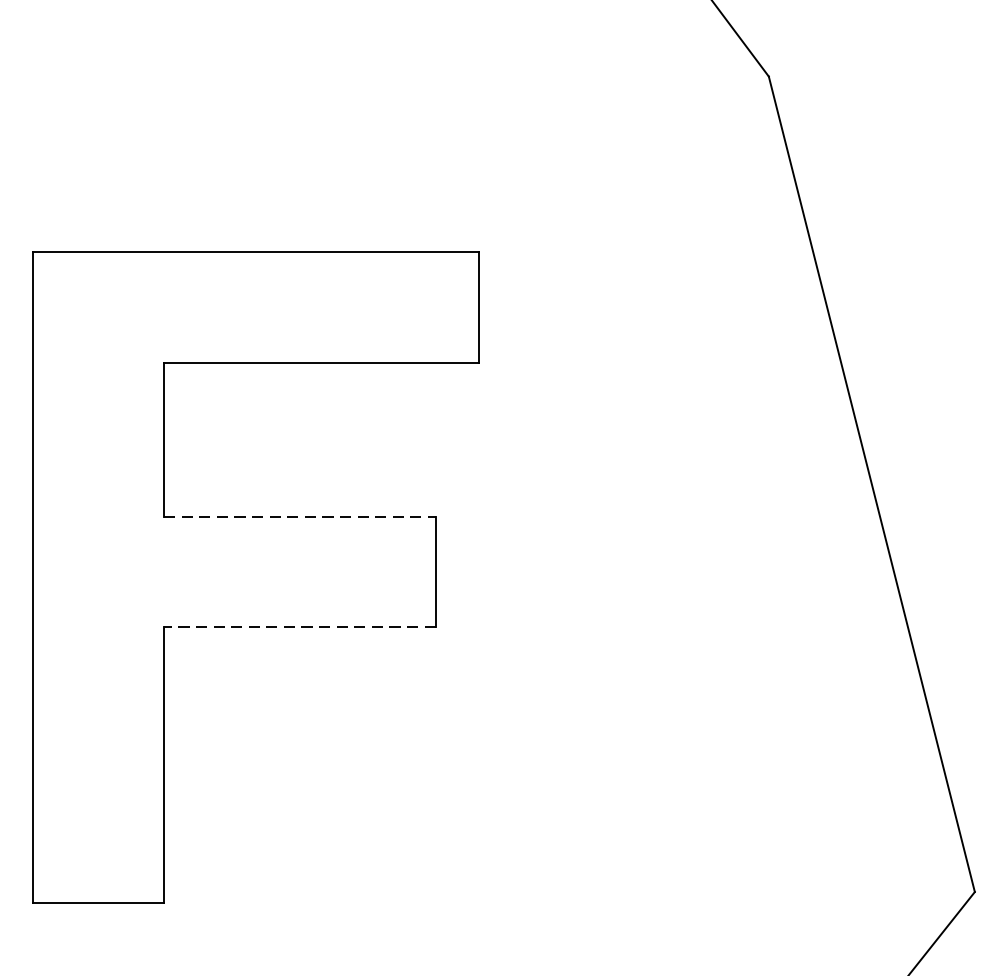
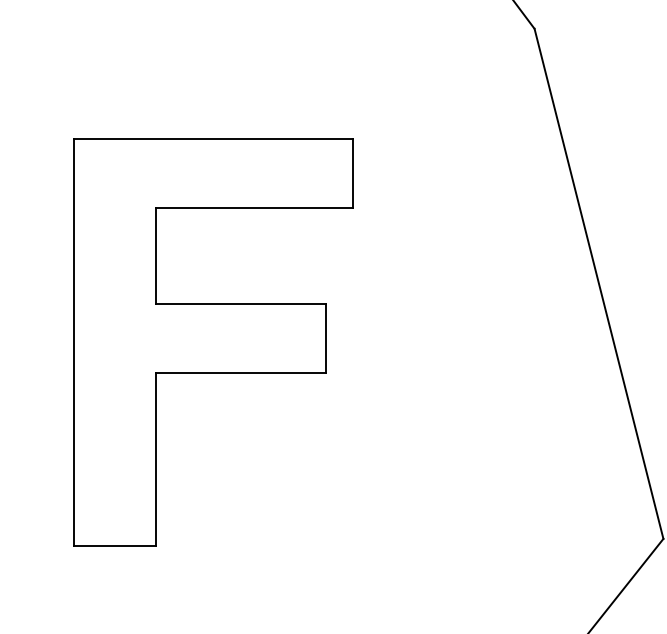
line: (300, 517) -> (241, 304), dashed -> solid
line: (300, 626) -> (241, 372), dashed -> solid

